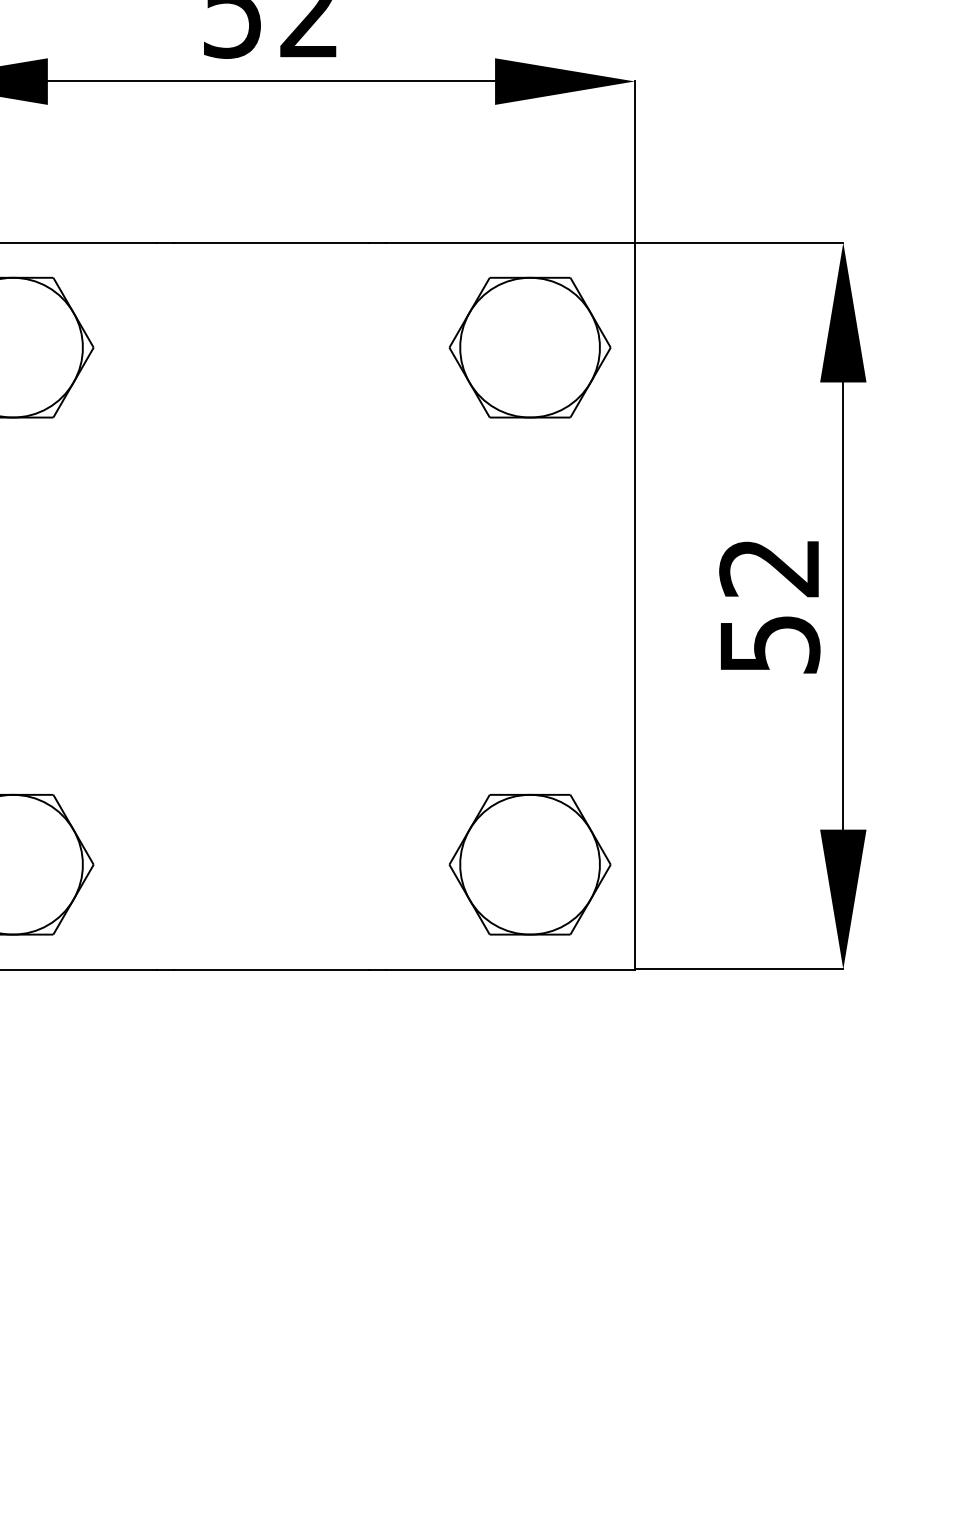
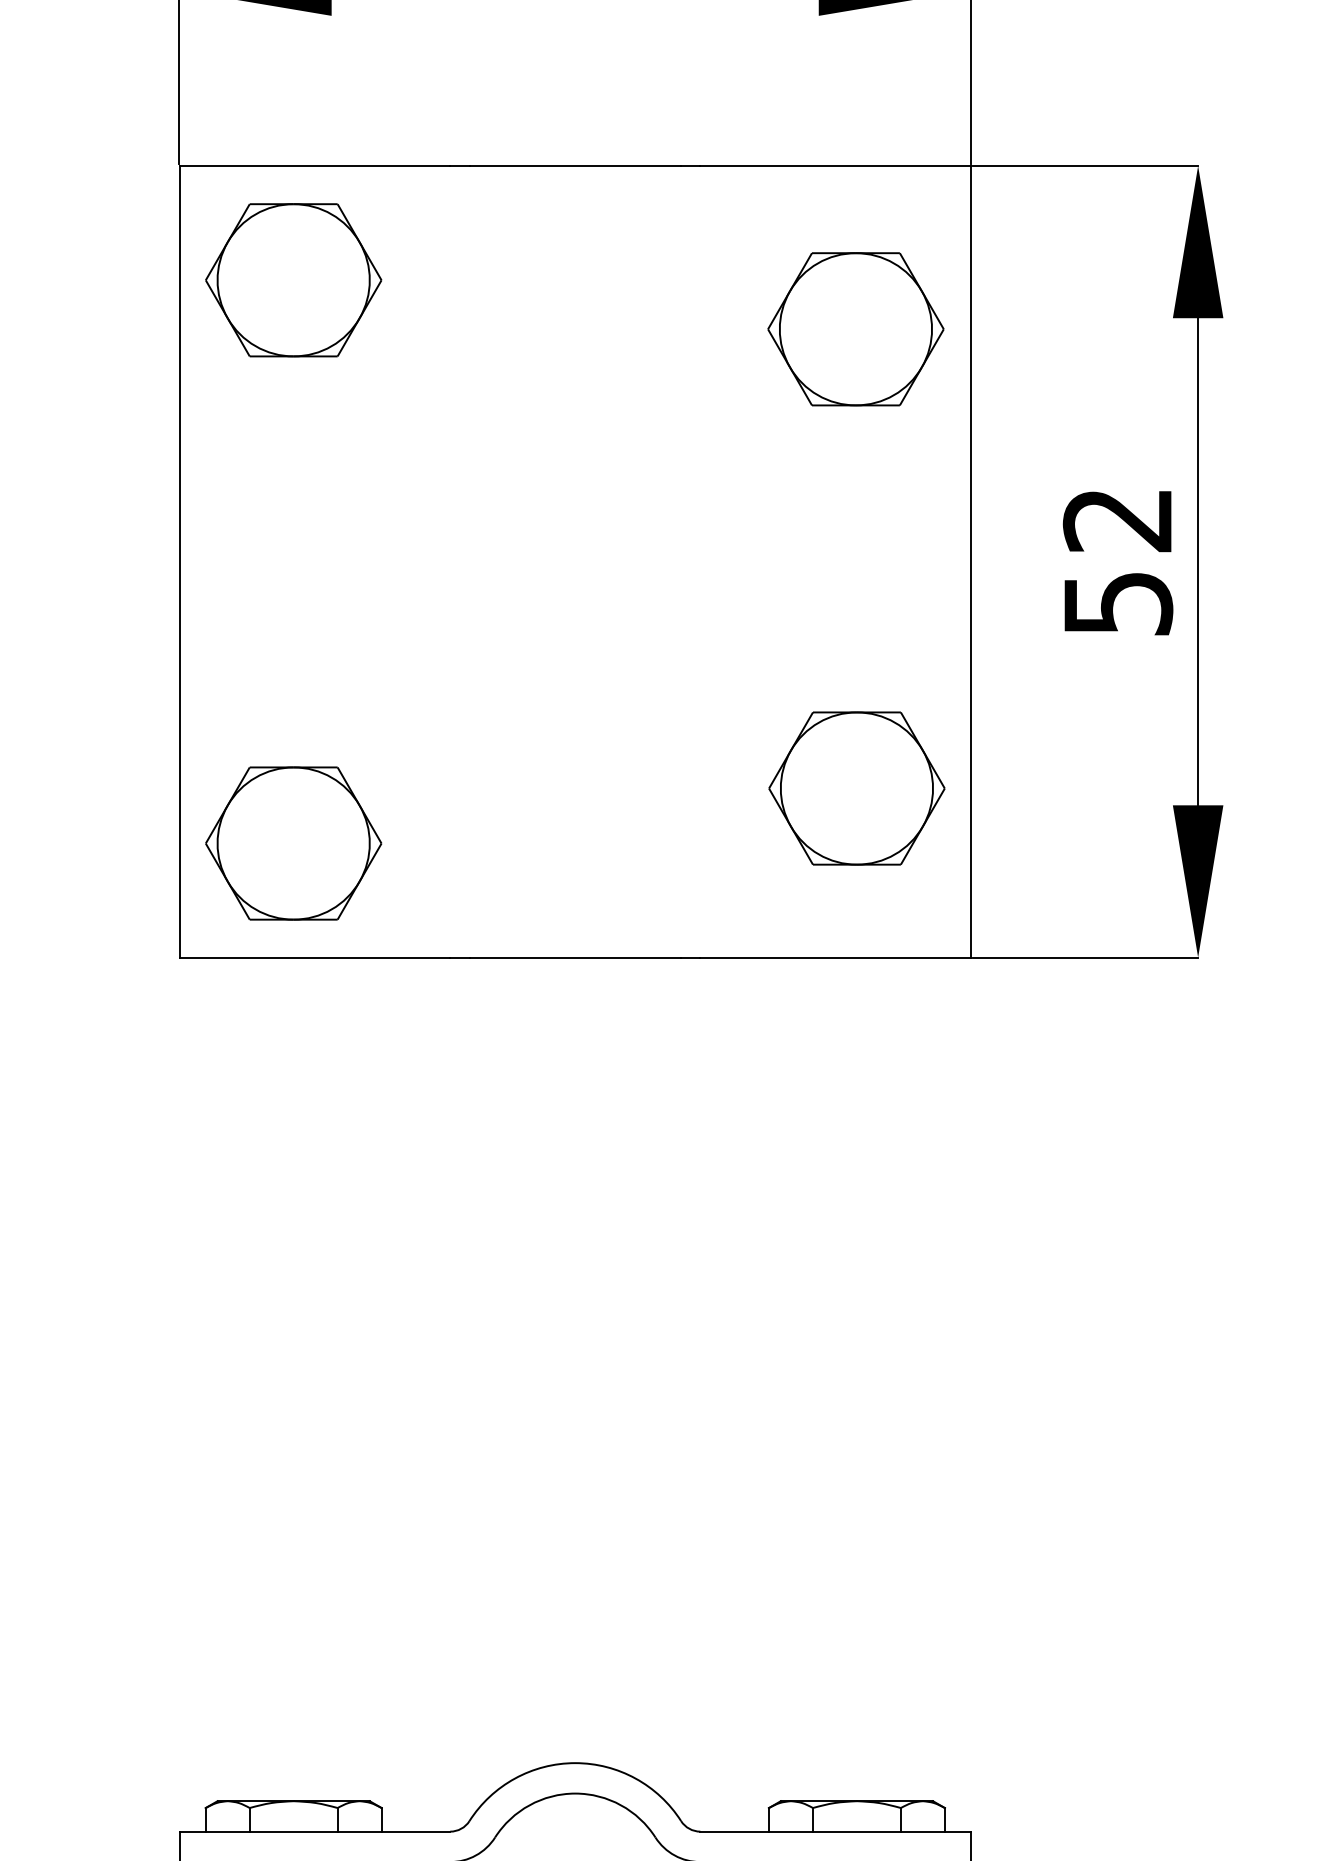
part: (529, 347) -> (855, 329), moved
part: (529, 864) -> (856, 788), moved

